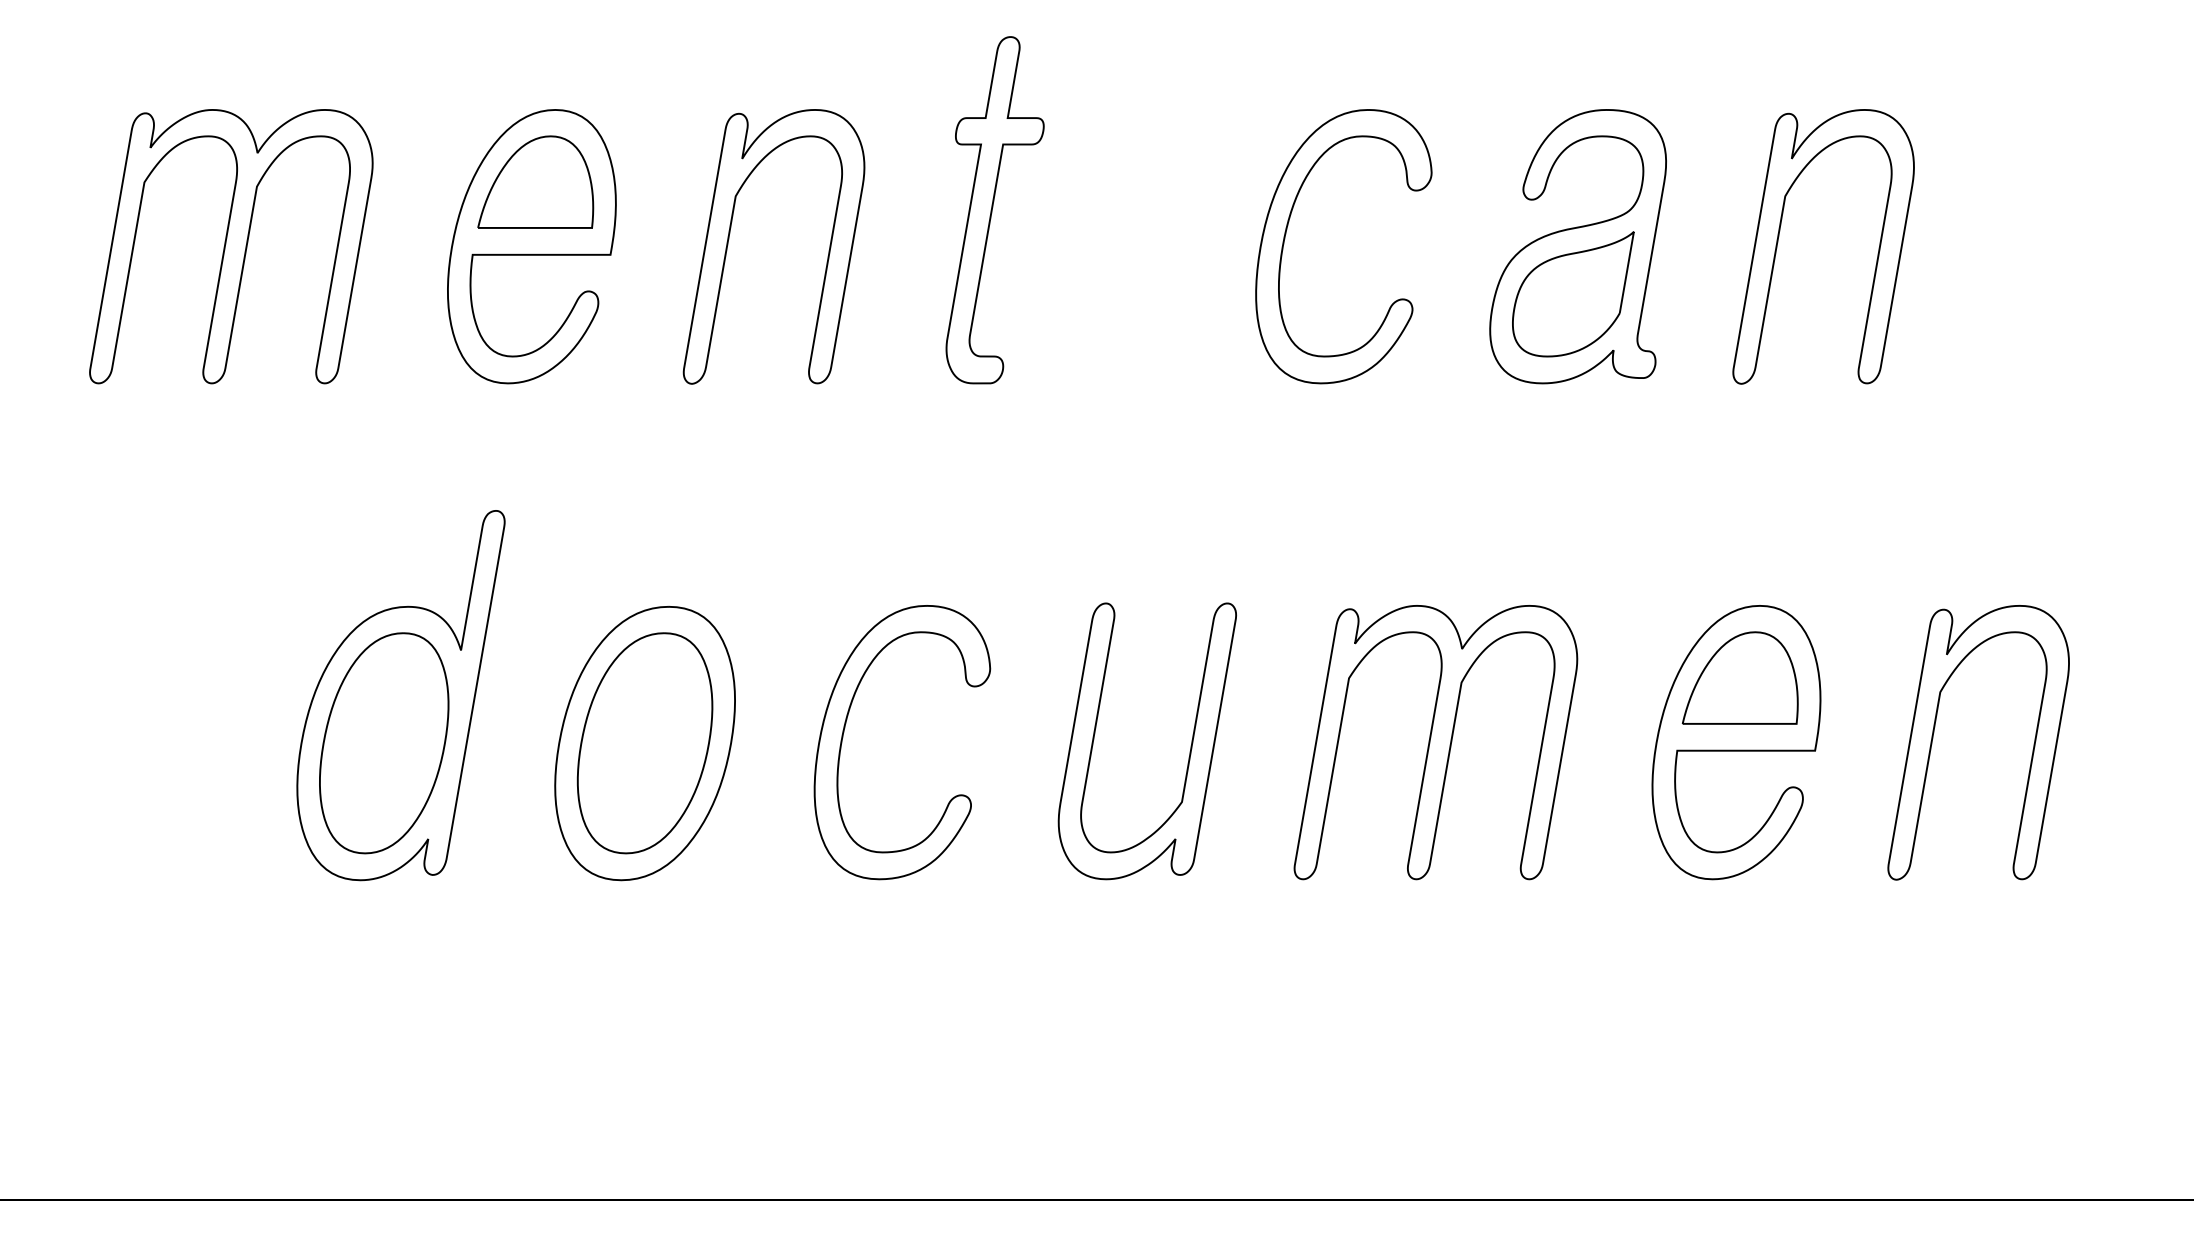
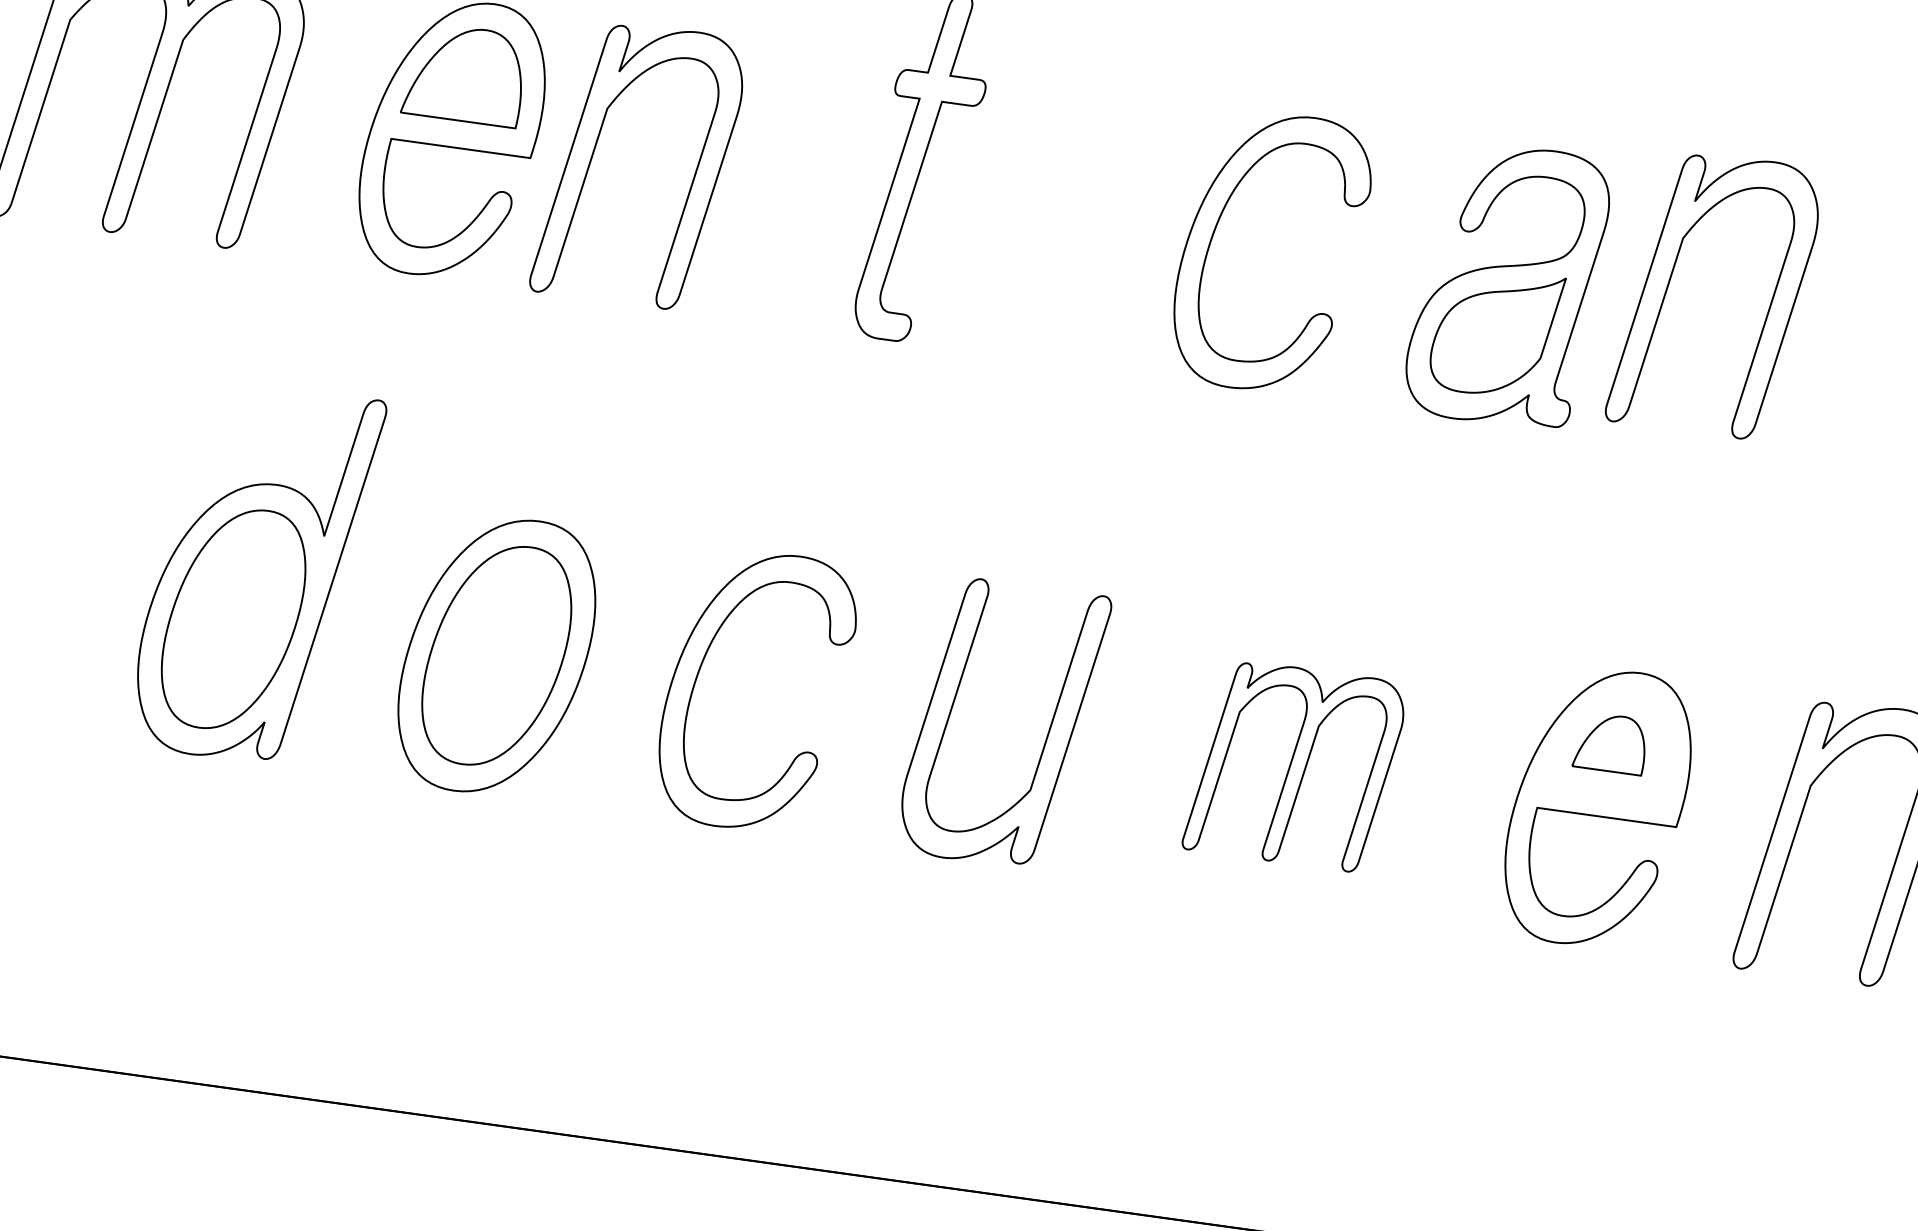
part: (1779, 236) -> (1671, 278), moved
part: (729, 239) -> (595, 151), moved
part: (1739, 677) -> (1610, 742), size x0.6
part: (1435, 742) -> (1294, 765), size x0.7

